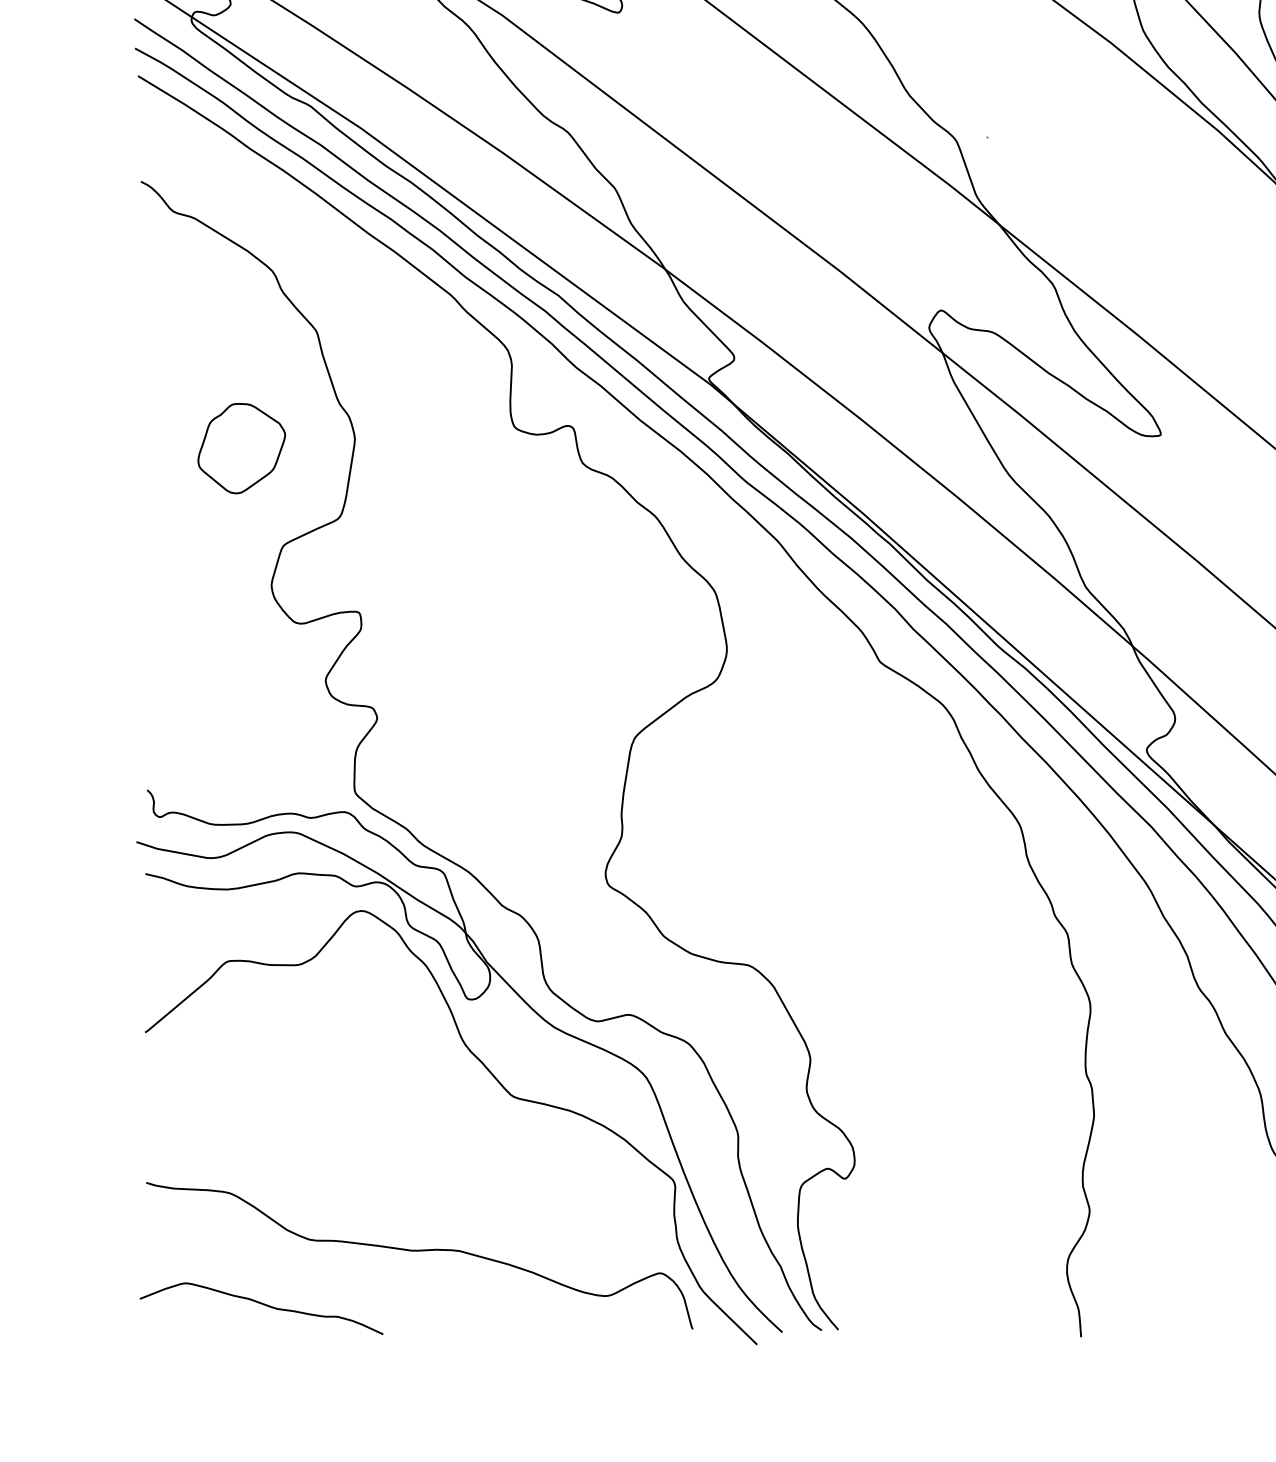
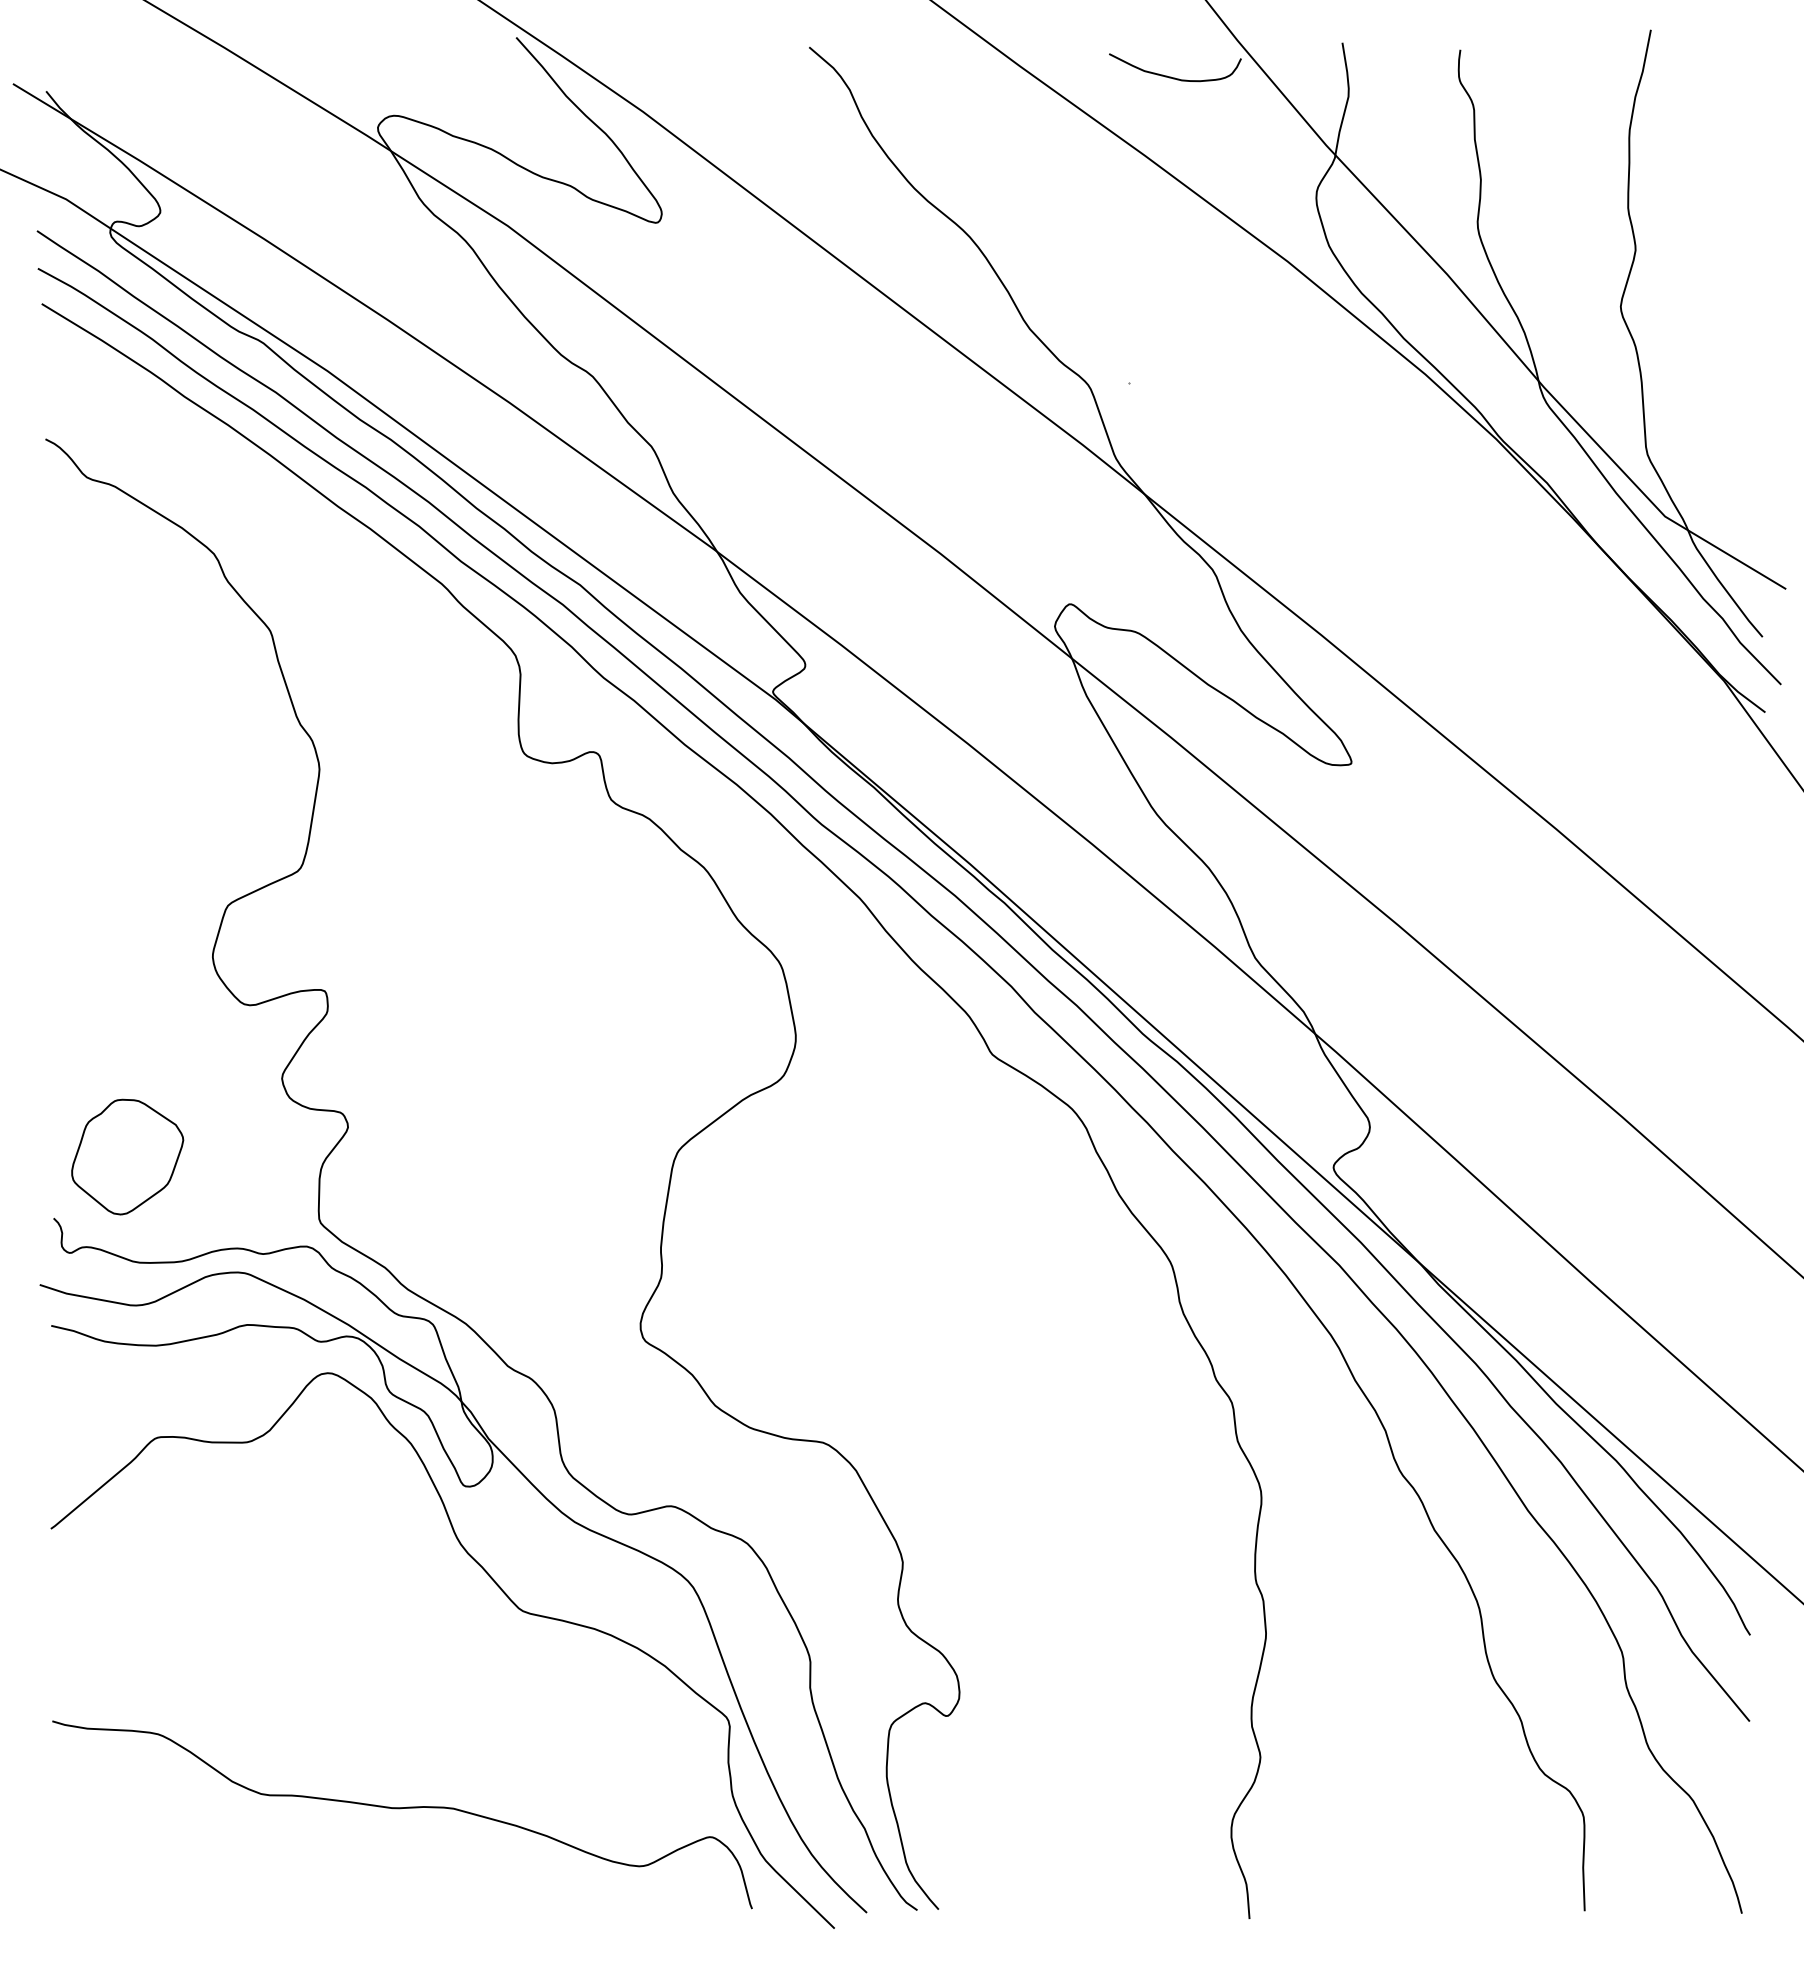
part: (241, 448) -> (127, 1156), moved
curve: (262, 1304) -> (201, 1877), removed

